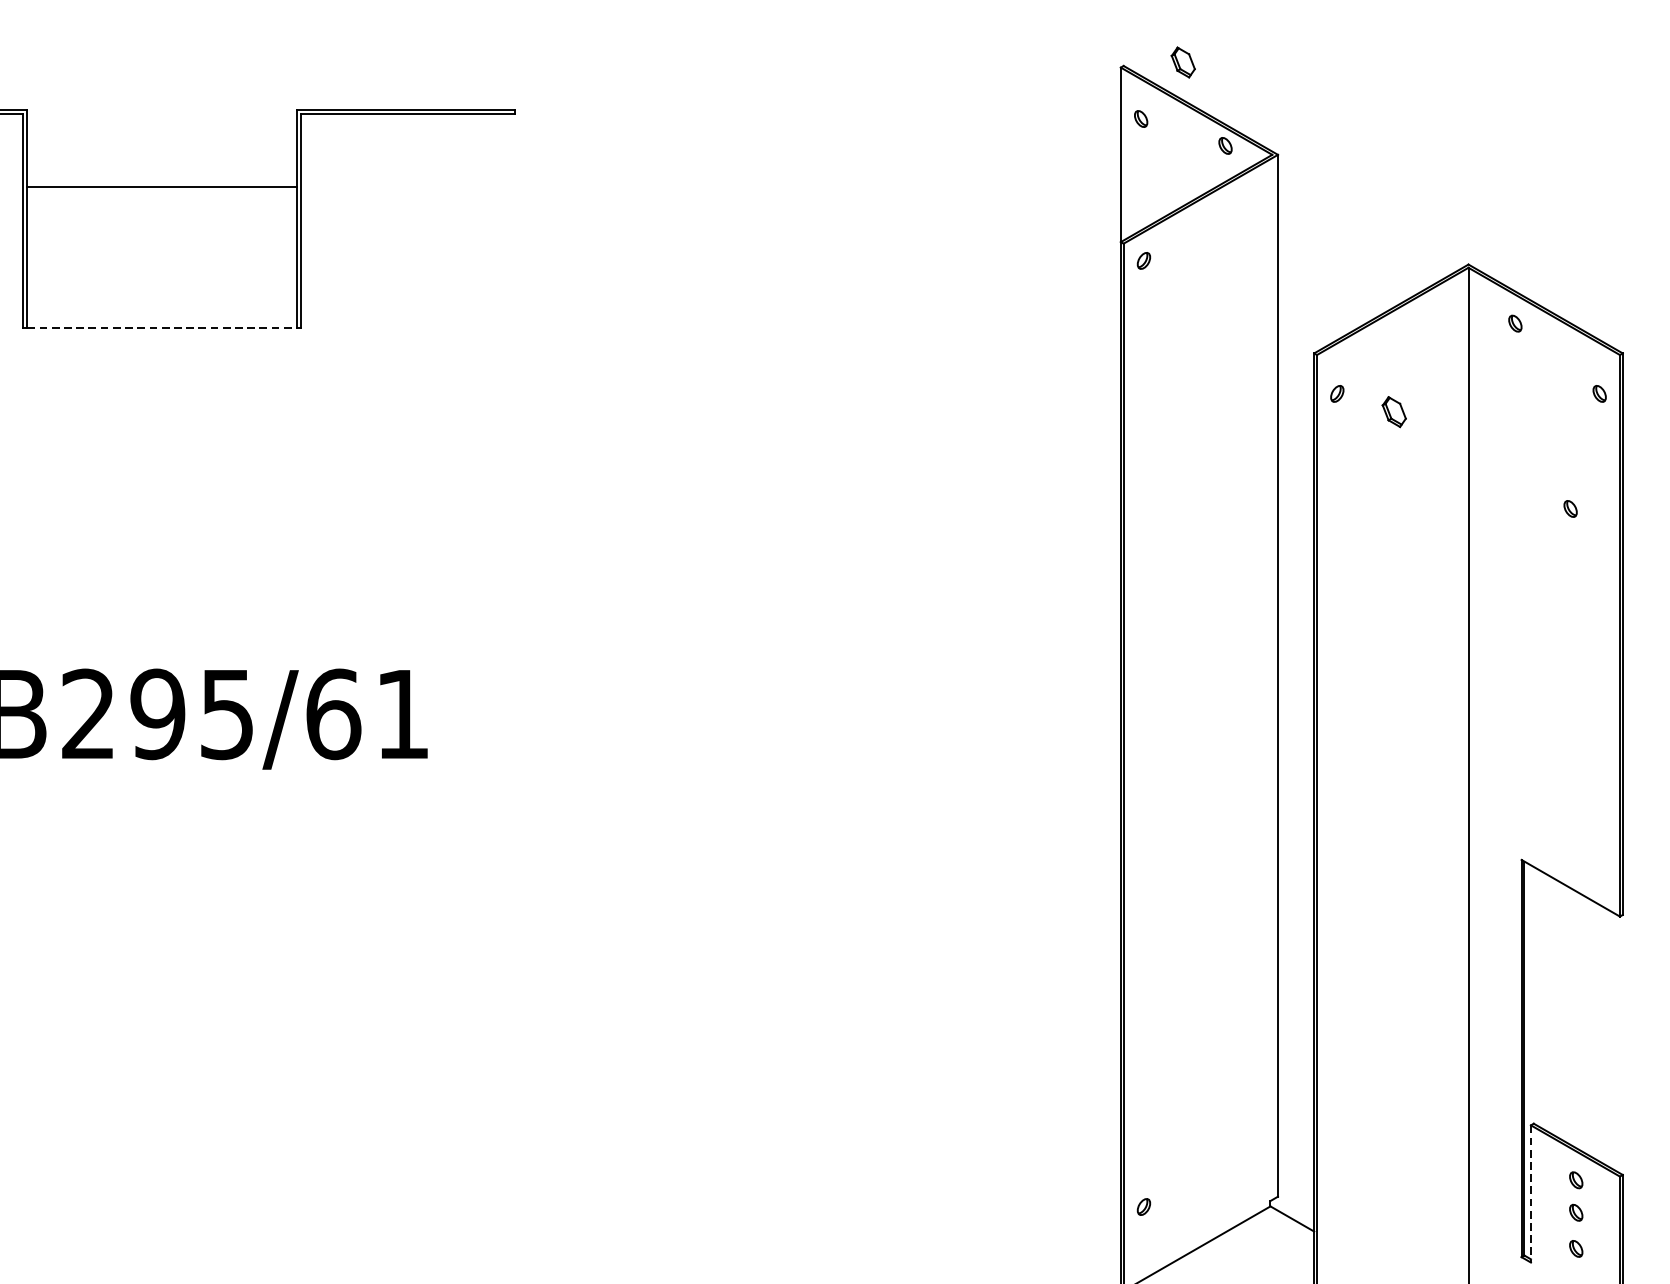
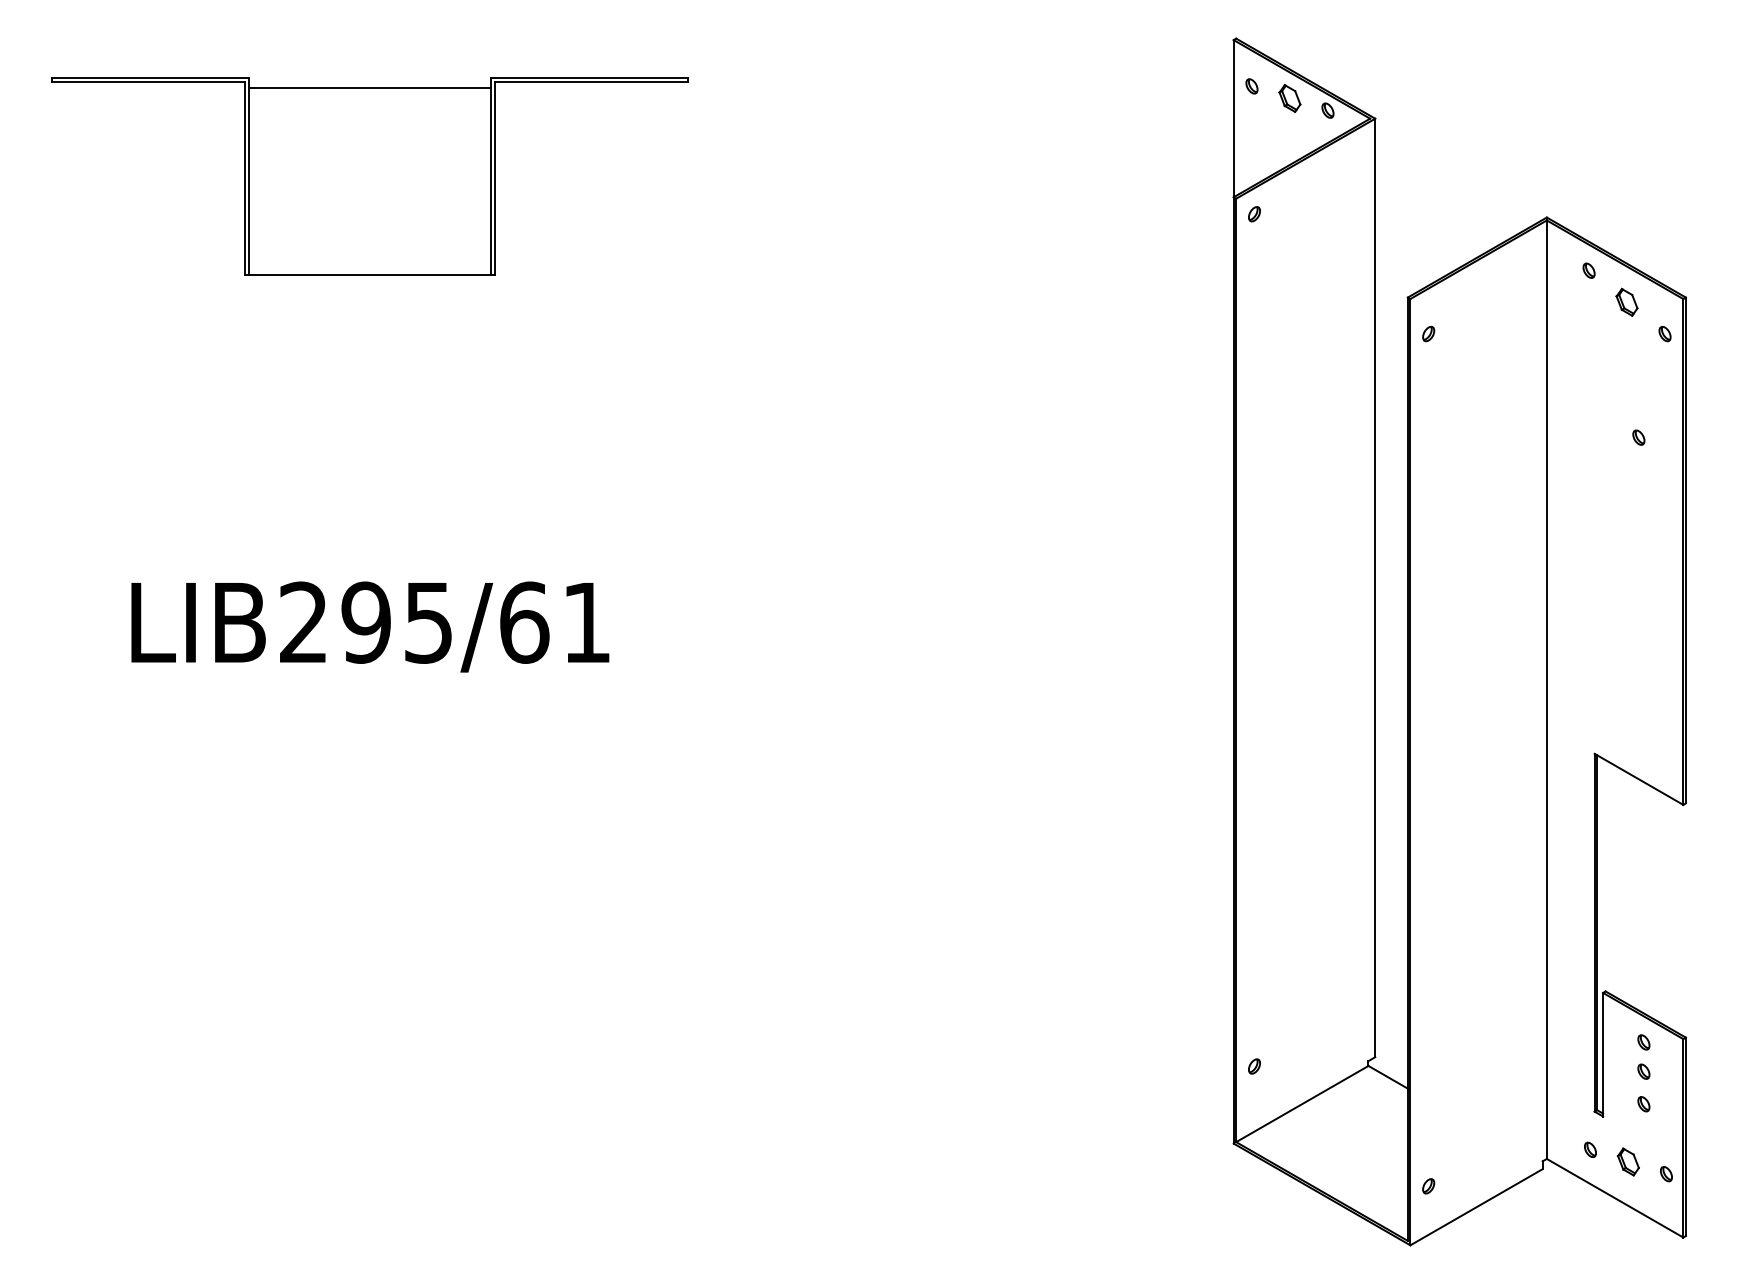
part: (1182, 62) -> (1289, 98), moved
line: (161, 186) -> (369, 87), moved
line: (162, 327) -> (370, 274), dashed -> solid
part: (1393, 411) -> (1626, 301), moved
line: (1531, 1193) -> (1603, 1054), dashed -> solid

